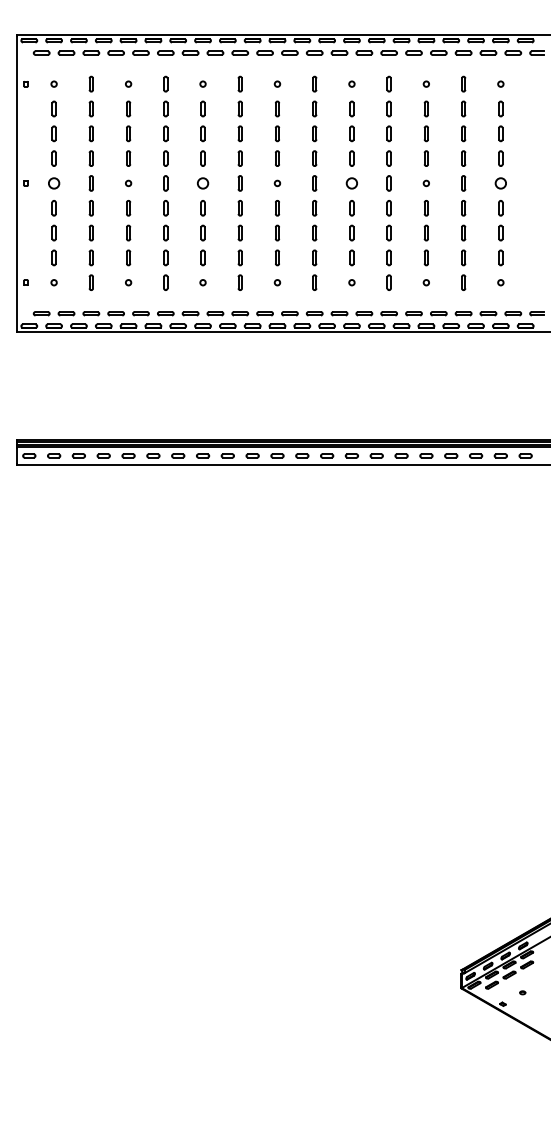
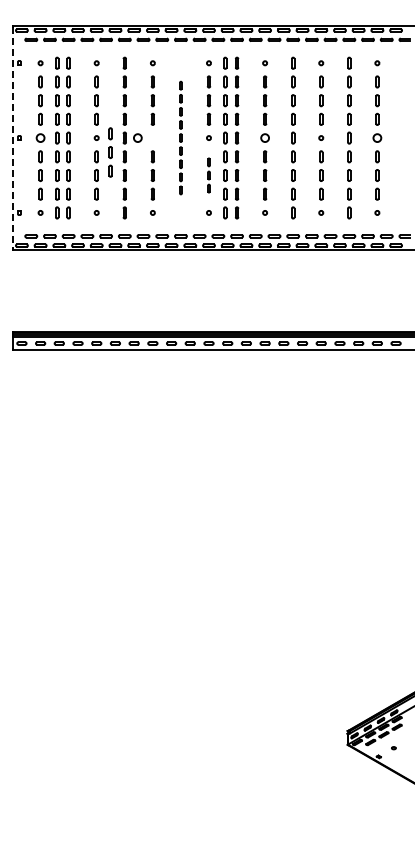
line: (75, 182) -> (56, 137), added
circle: (202, 182) -> (137, 137), moved
part: (239, 182) -> (180, 137), size x0.7
line: (298, 182) -> (224, 137), added
line: (16, 183) -> (12, 138), solid -> dashed
line: (145, 202) -> (109, 152), added
part: (276, 233) -> (208, 175), size x0.7

